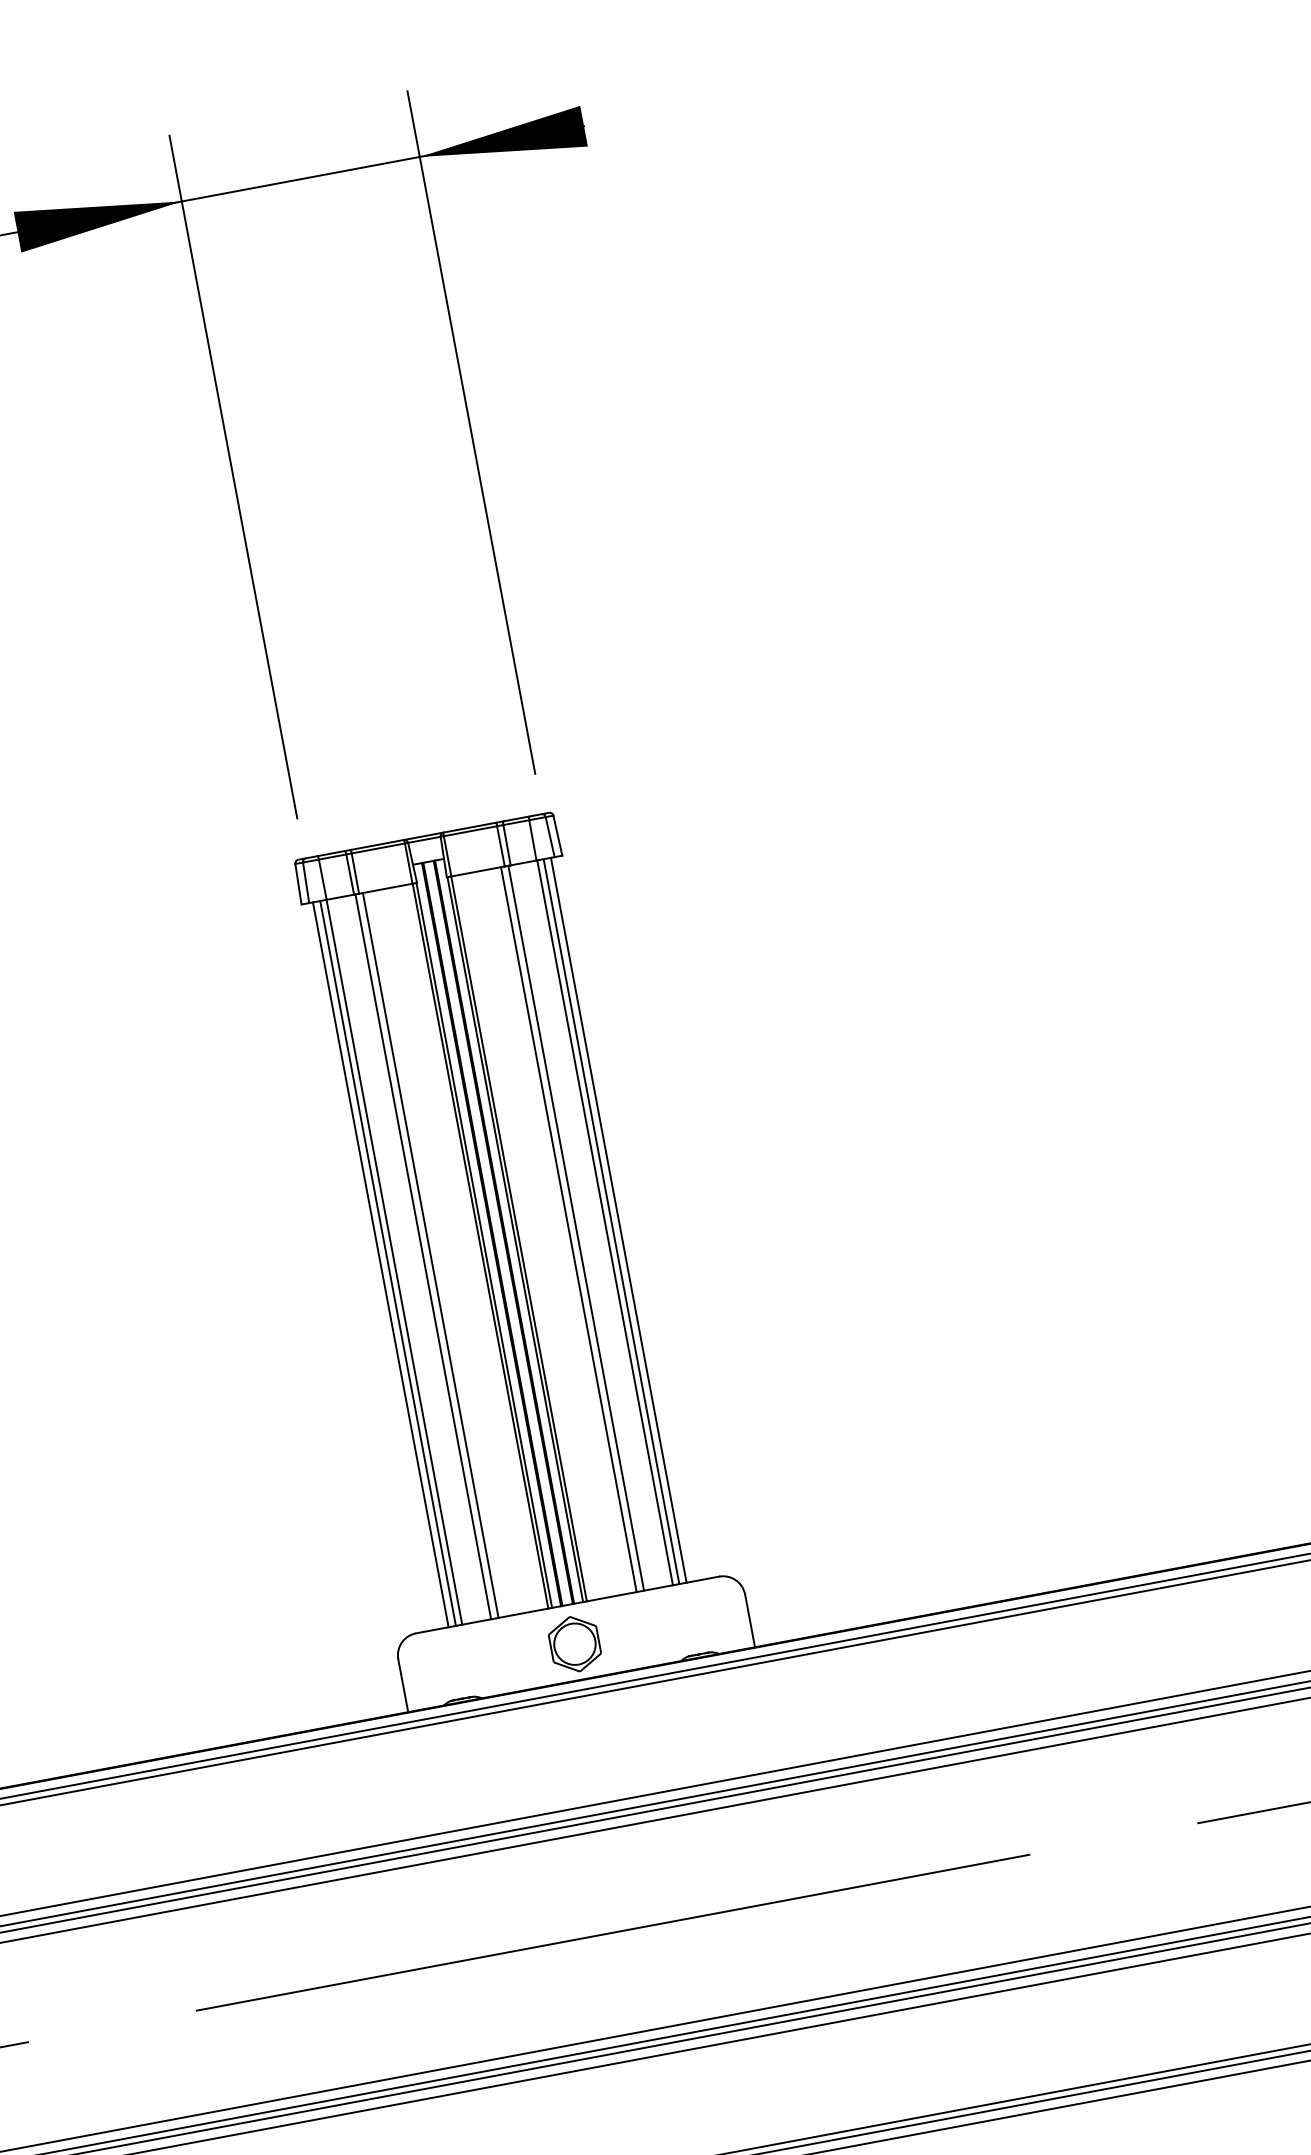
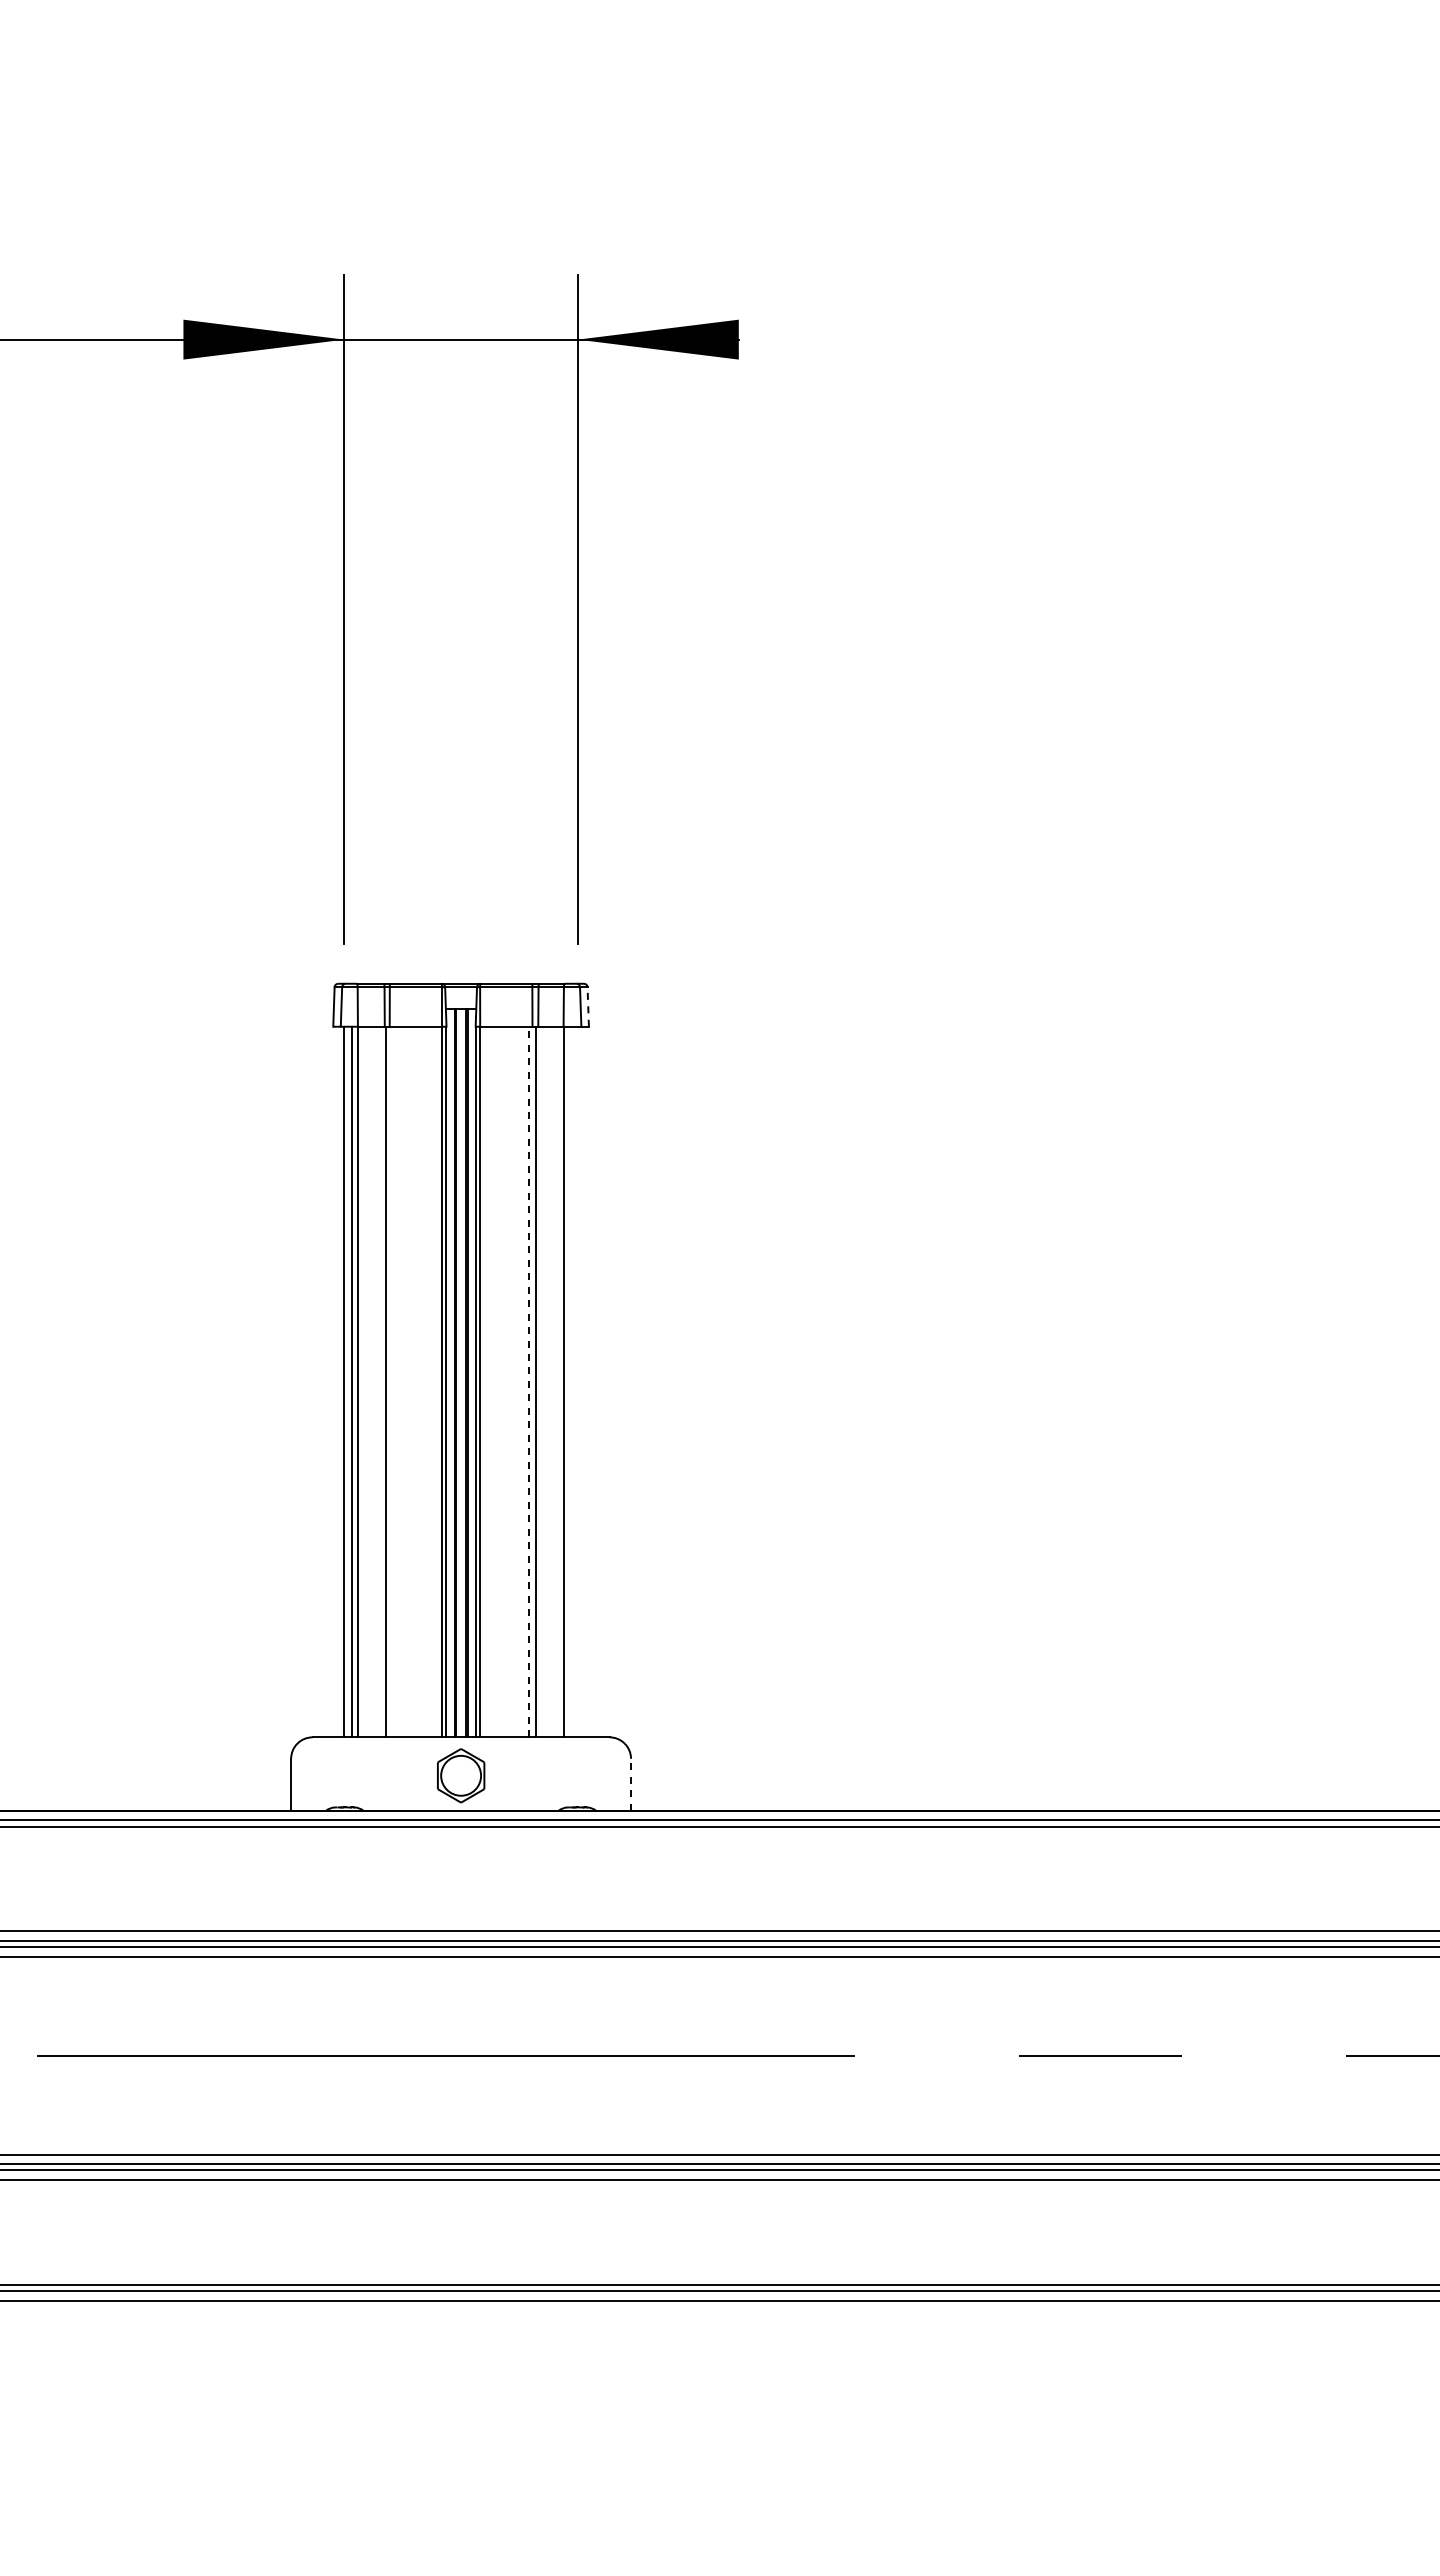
line: (558, 836) -> (588, 1007), solid -> dashed
line: (618, 1219) -> (577, 1381), removed
line: (611, 1221) -> (570, 1381), removed
line: (568, 1229) -> (528, 1381), solid -> dashed
line: (430, 1254) -> (393, 1381), removed
line: (750, 1620) -> (631, 1784), solid -> dashed

